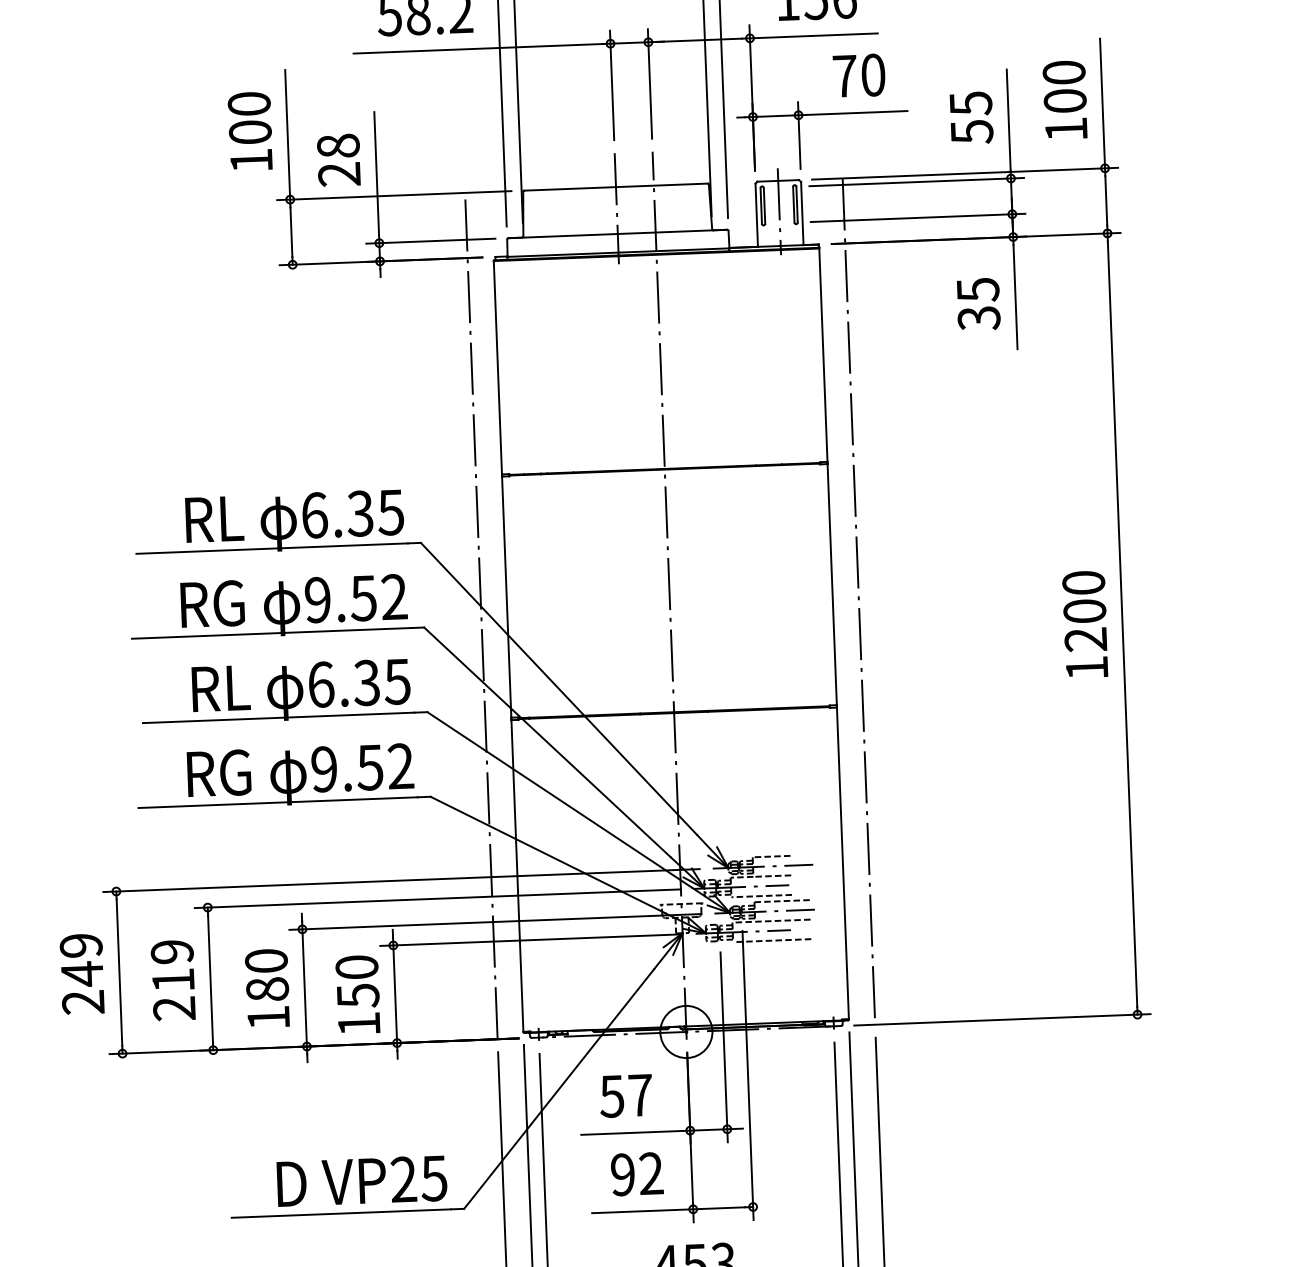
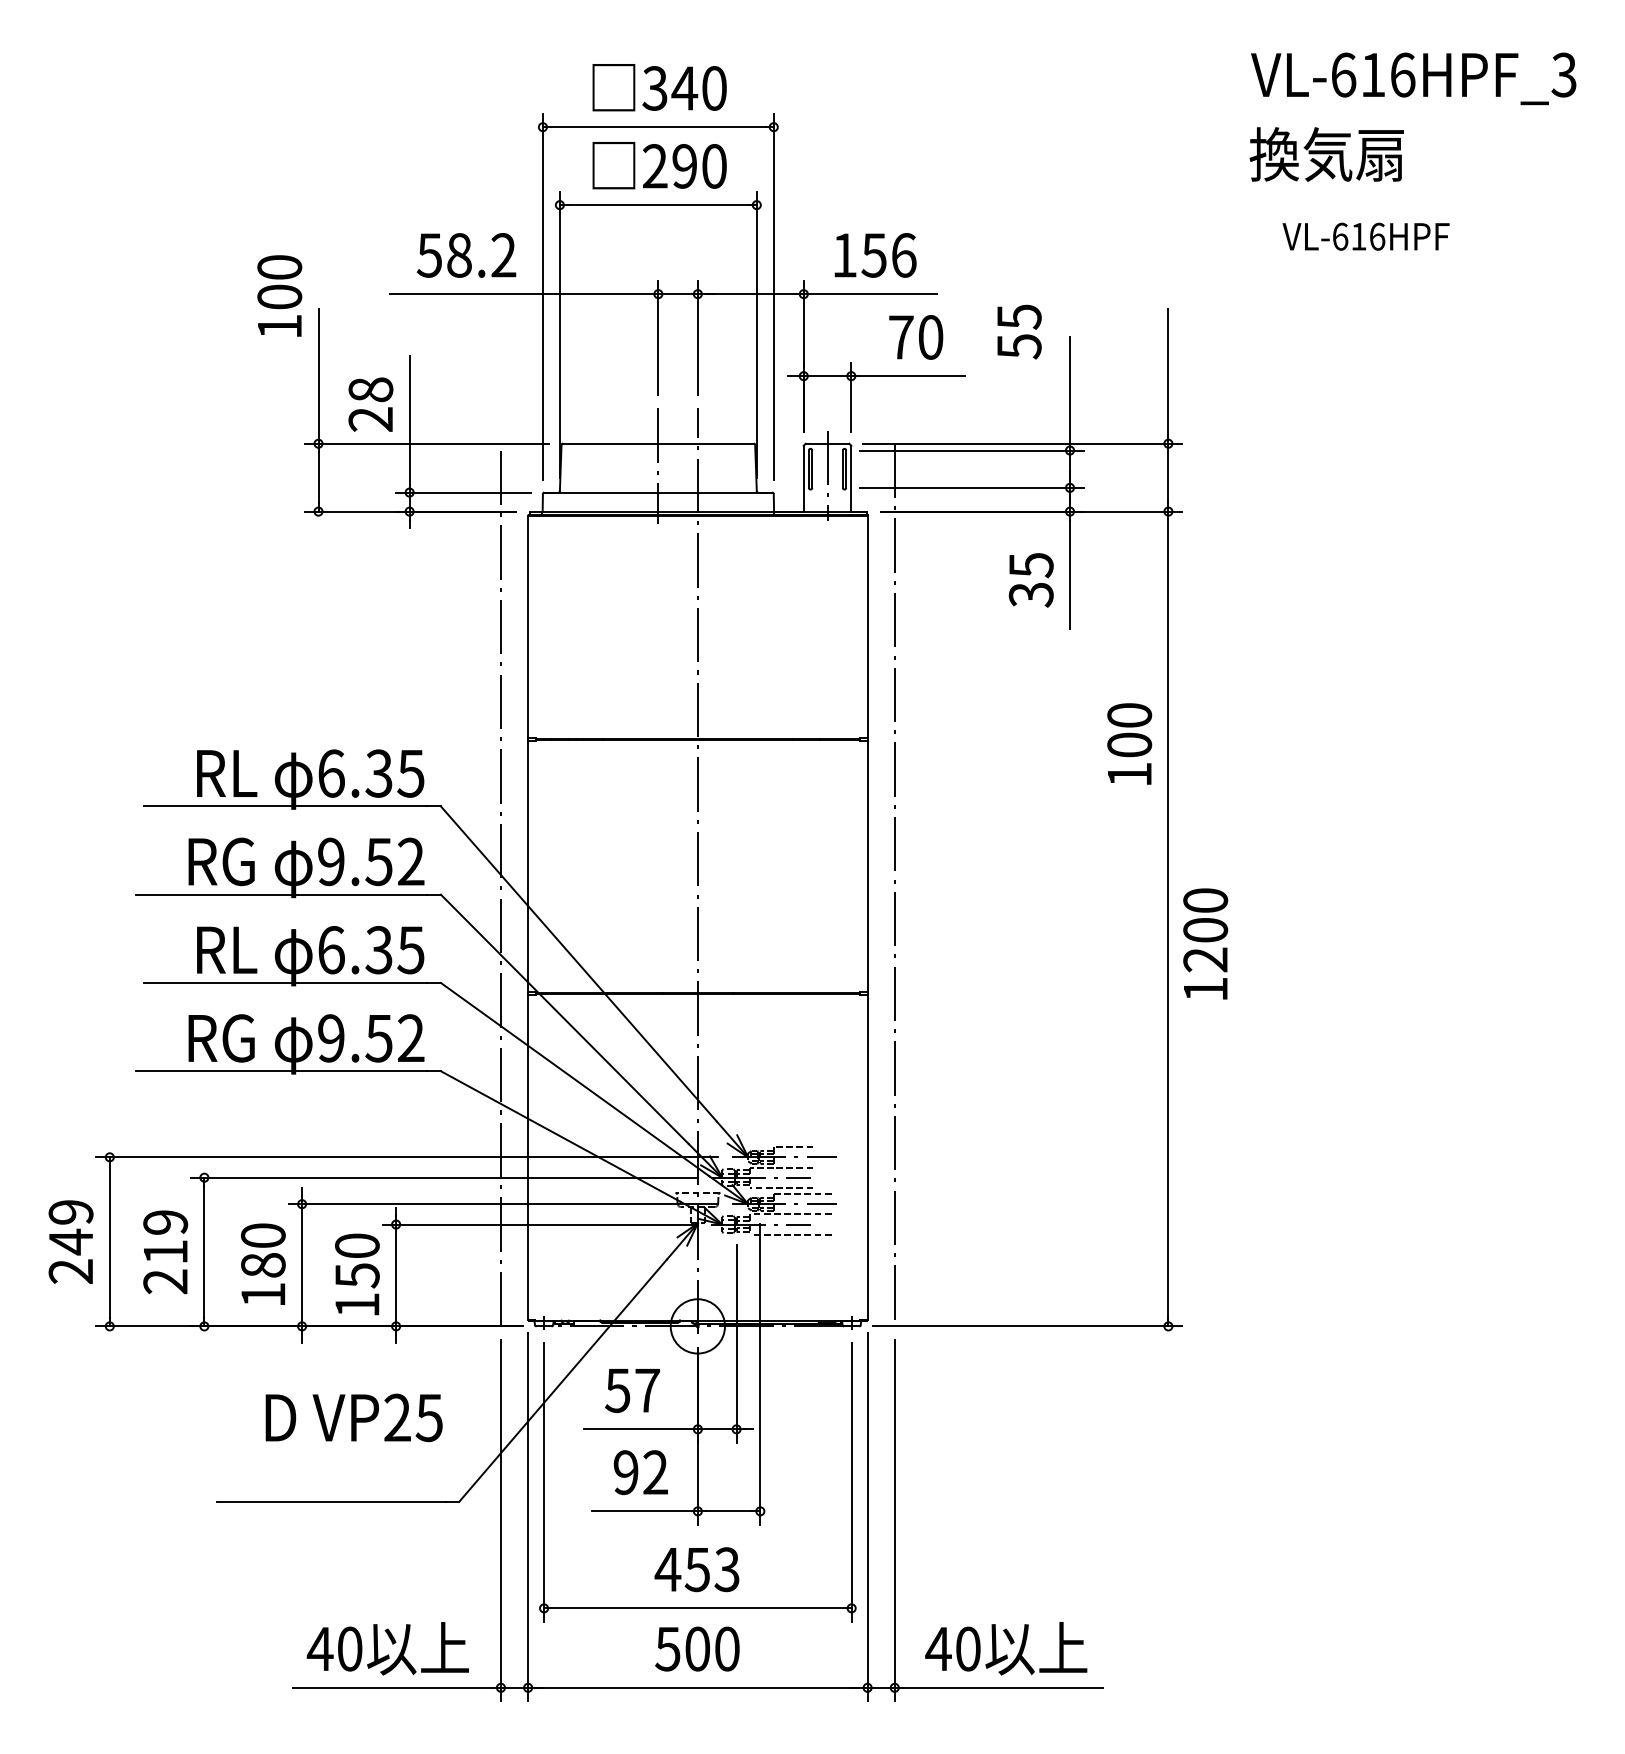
text: (1065, 99) -> (1129, 743), moved
text: (971, 117) -> (1019, 331), moved
text: (250, 130) -> (279, 295), moved
text: (1085, 624) -> (1205, 943), moved
text: (361, 1180) -> (353, 1417), moved

